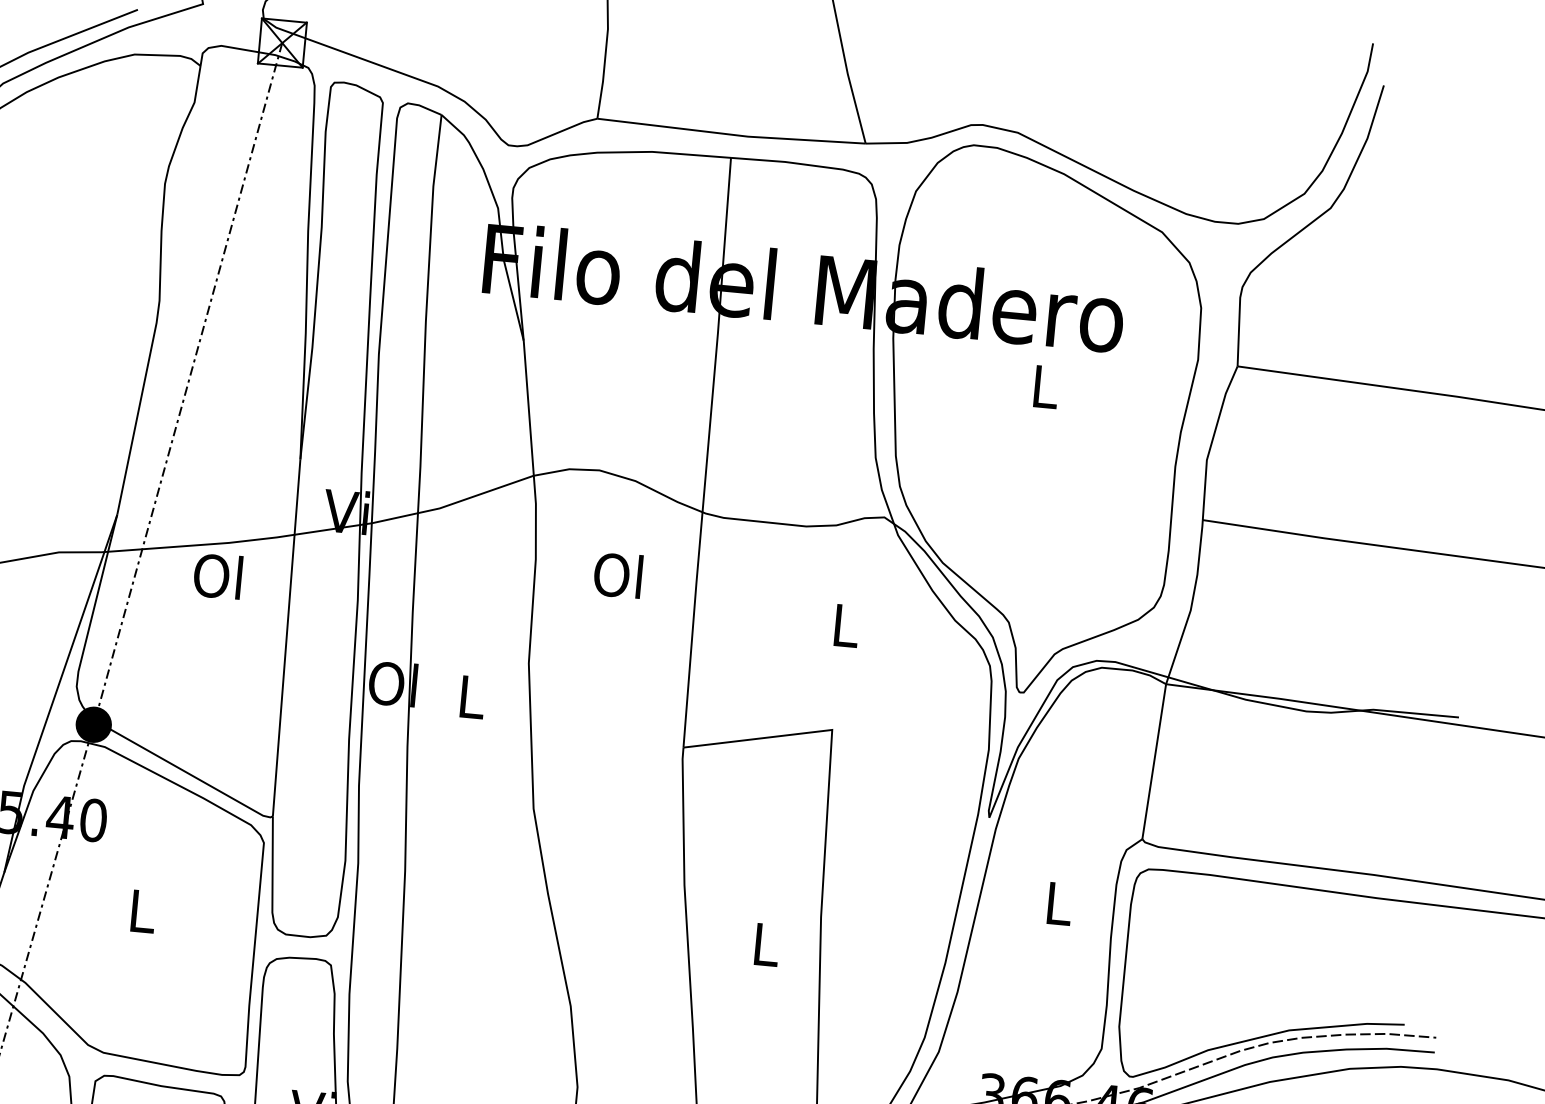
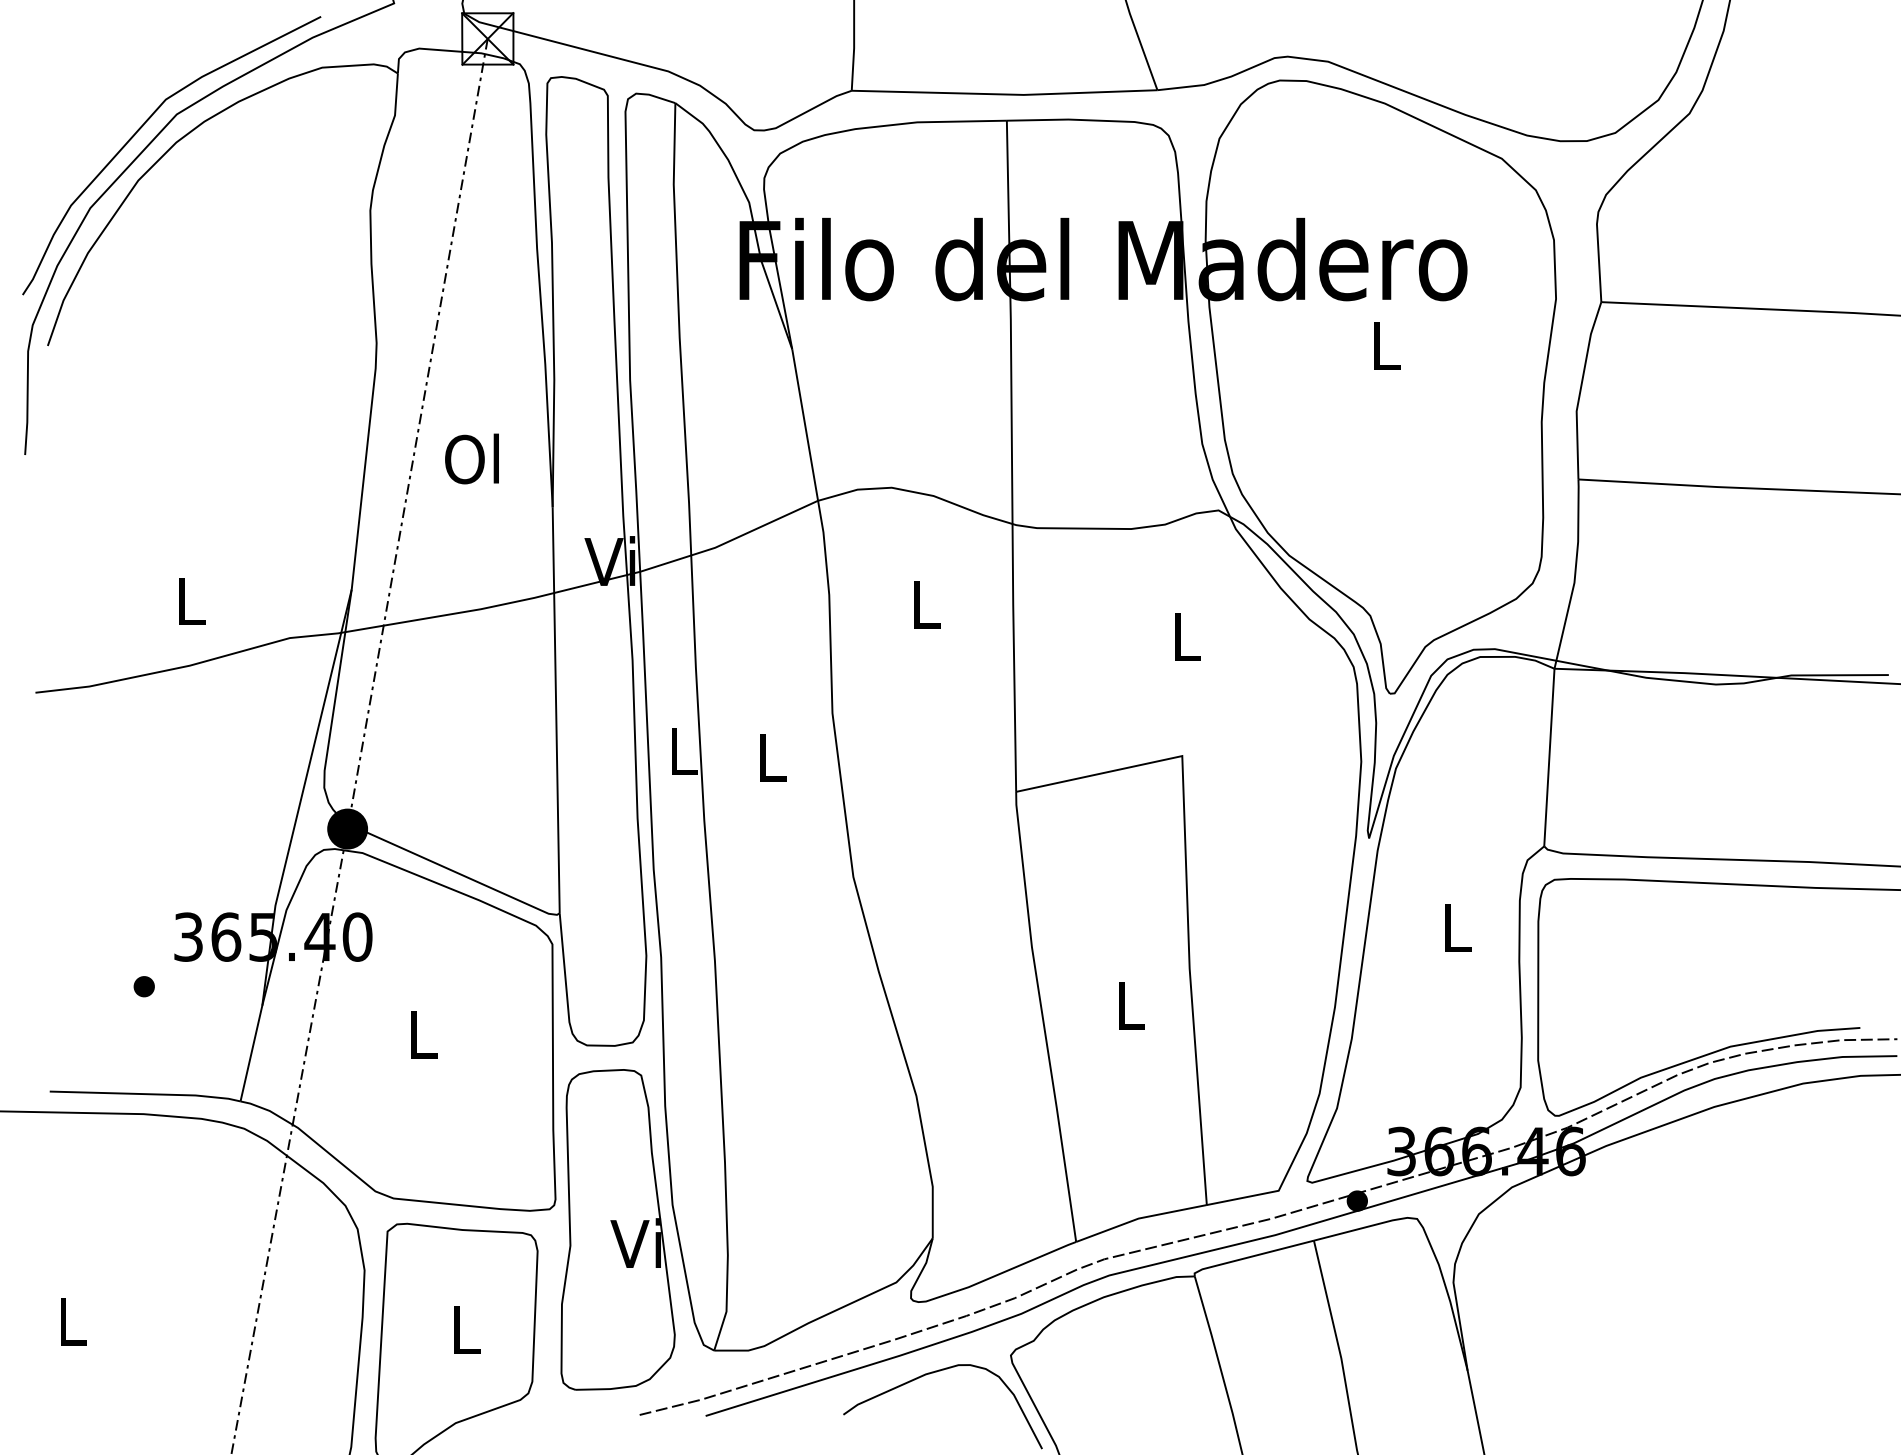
text: (617, 574) -> (923, 603), Ol -> L
text: (217, 575) -> (471, 458), moved
text: (393, 683) -> (681, 750), Ol -> L

